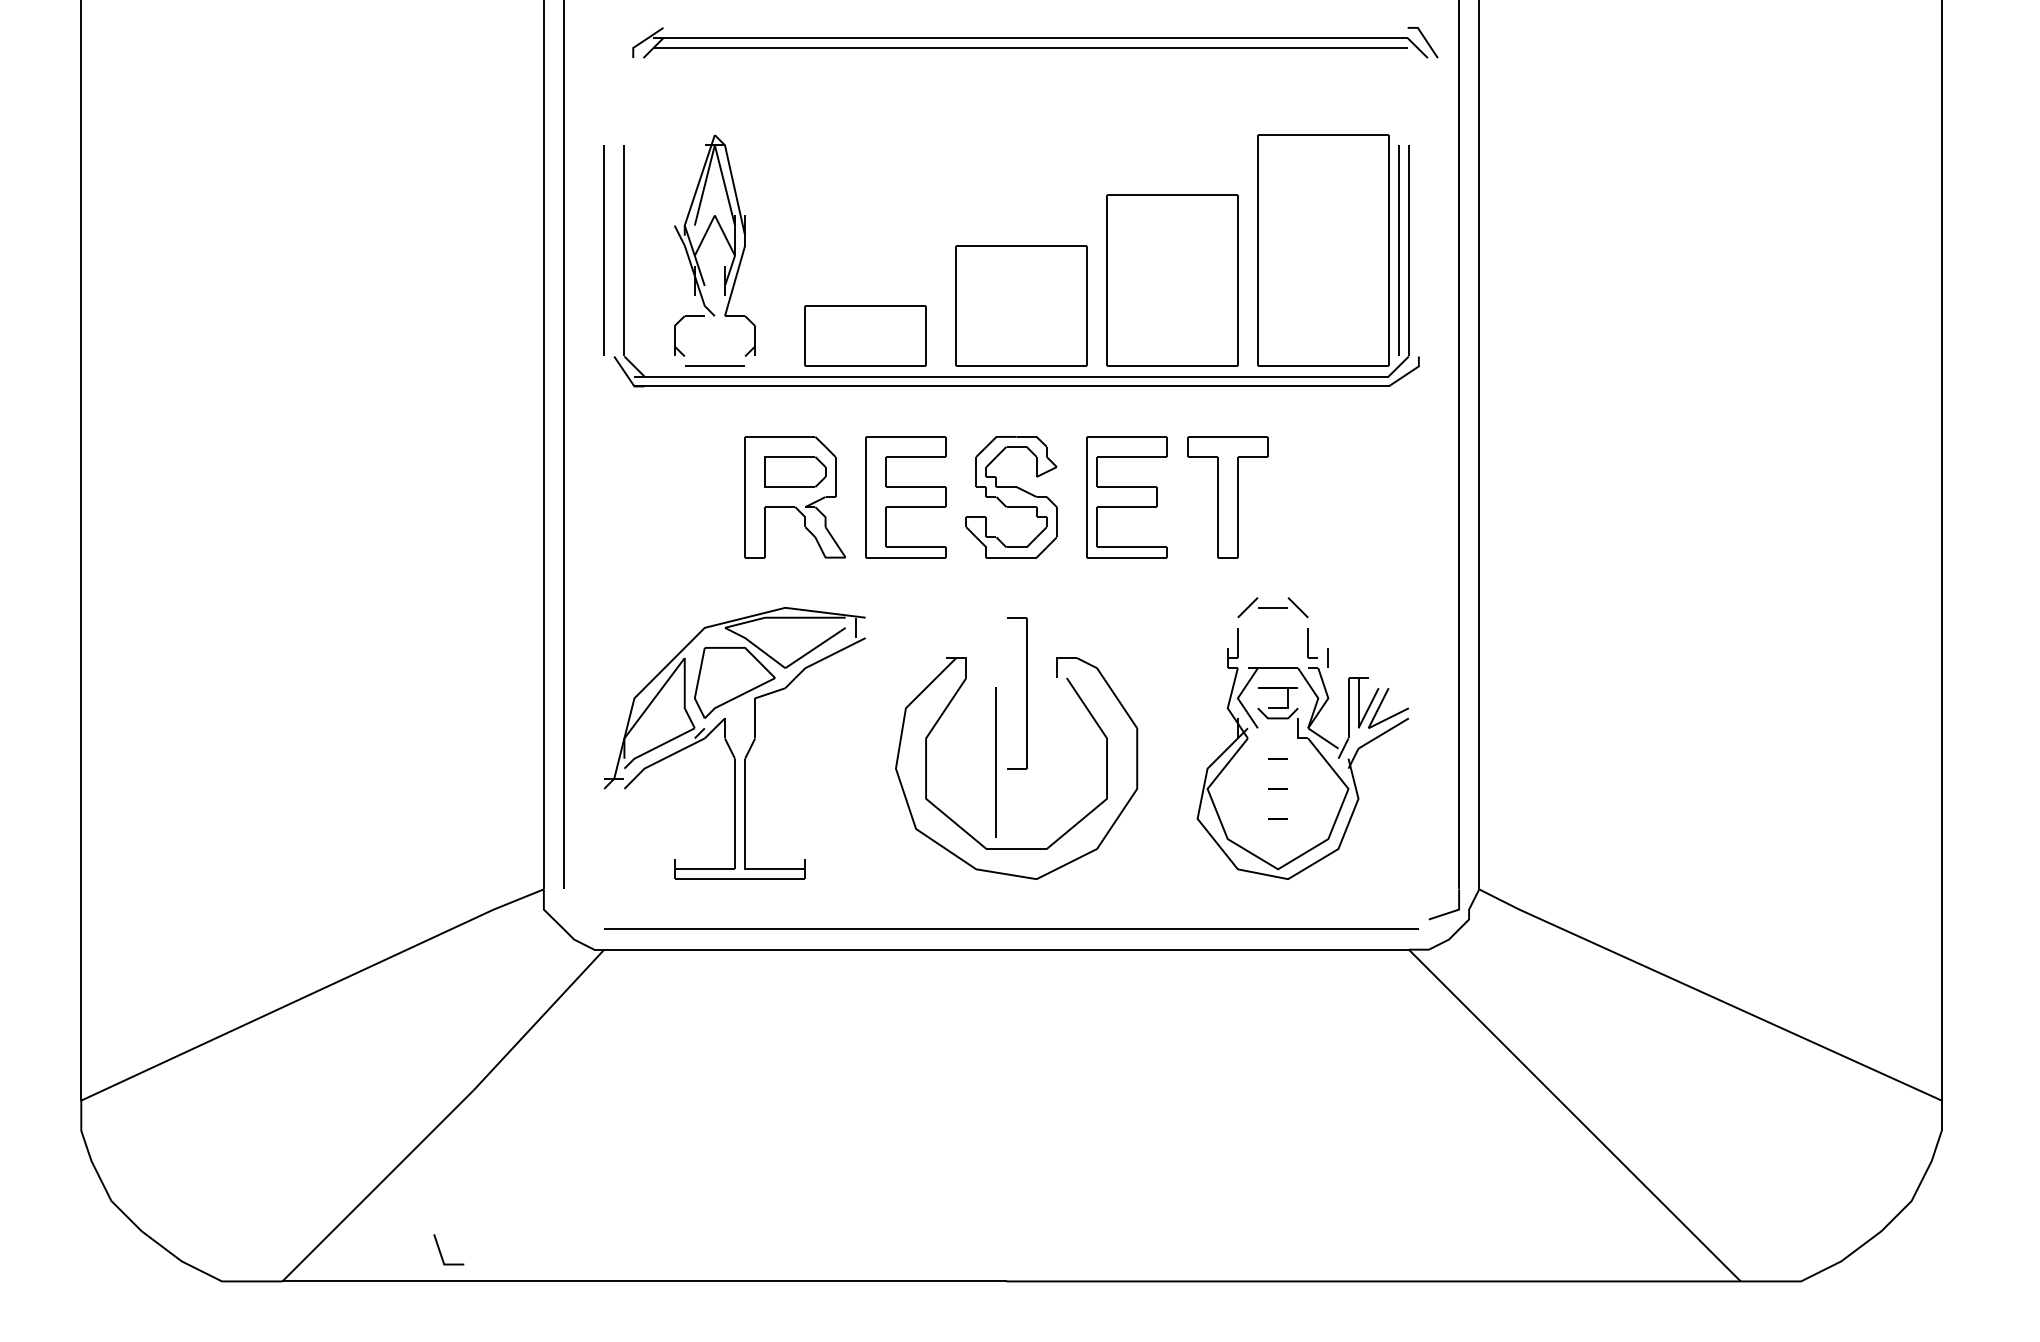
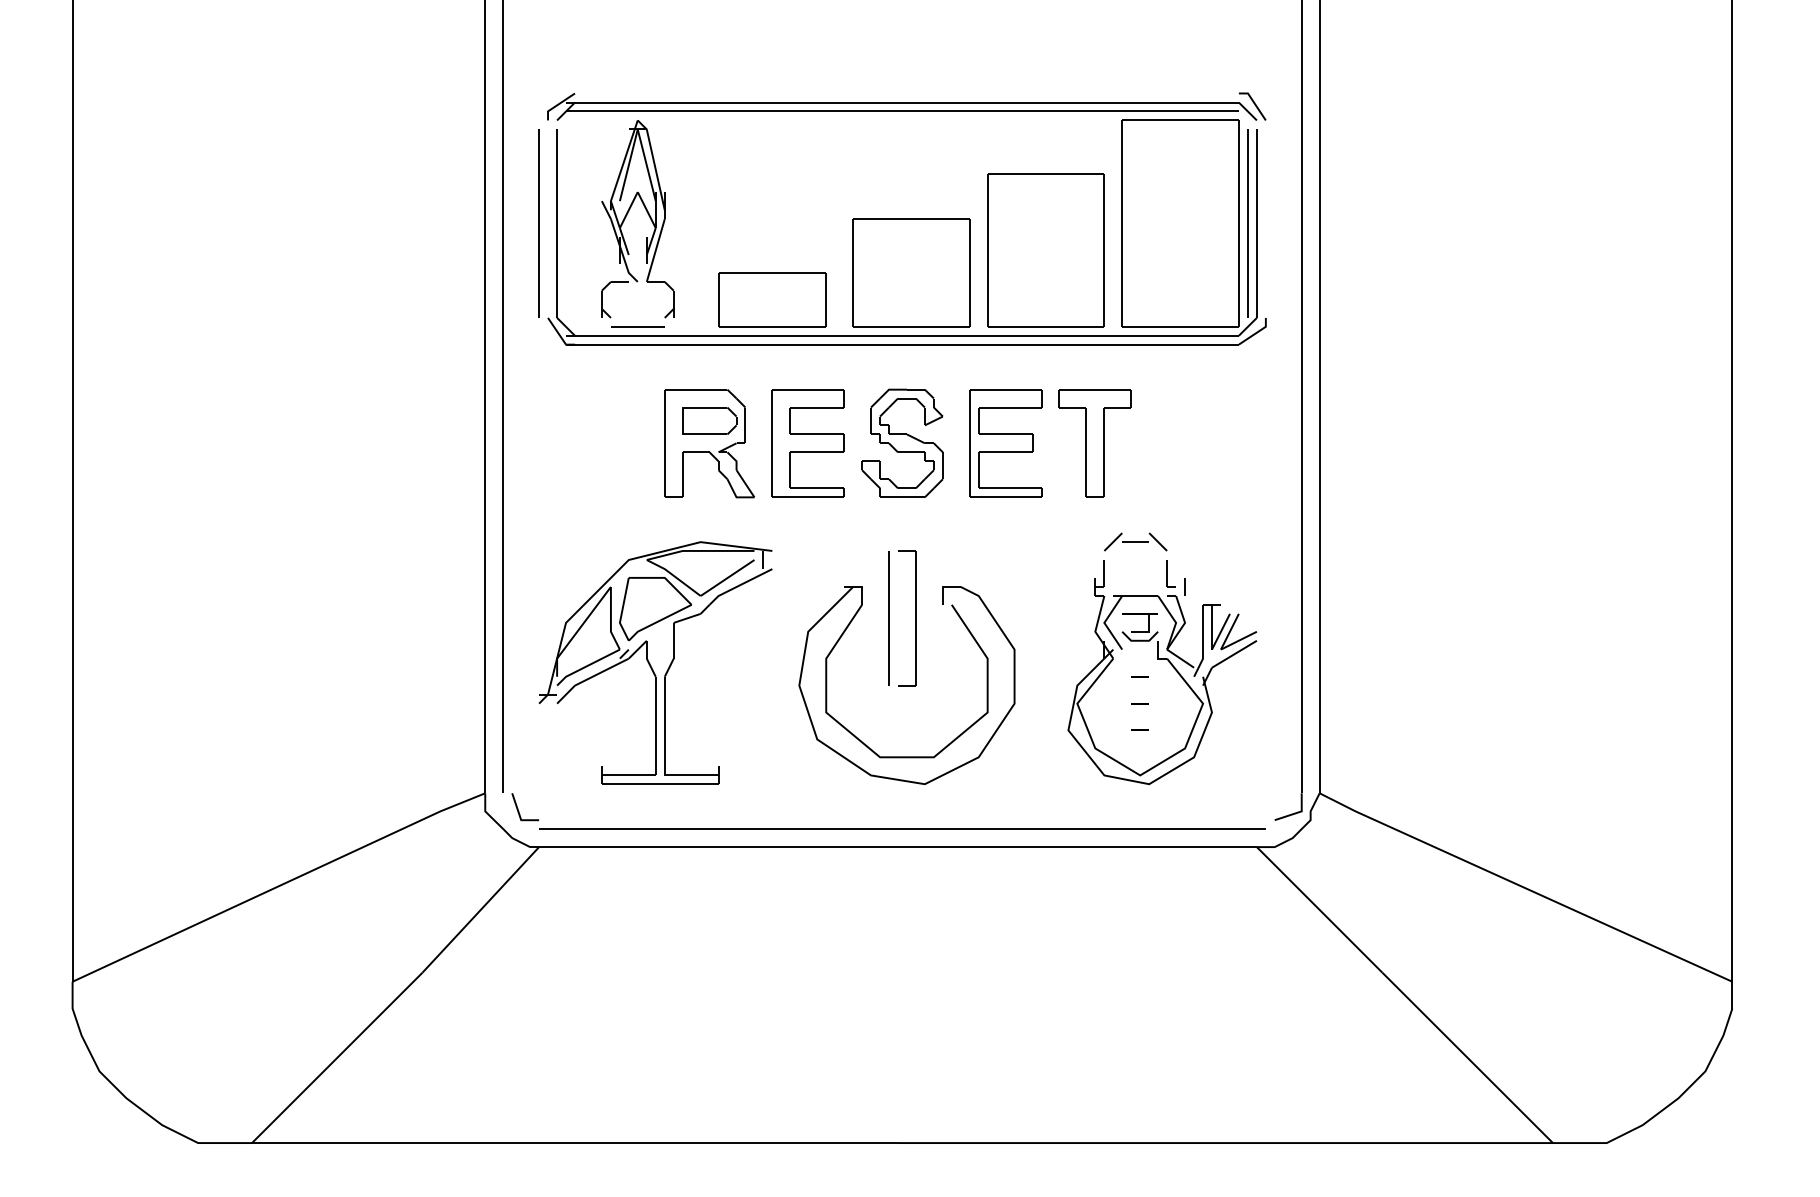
part: (1035, 42) -> (906, 106), moved
line: (995, 762) -> (888, 618), moved
curve: (441, 1252) -> (518, 809), moved

